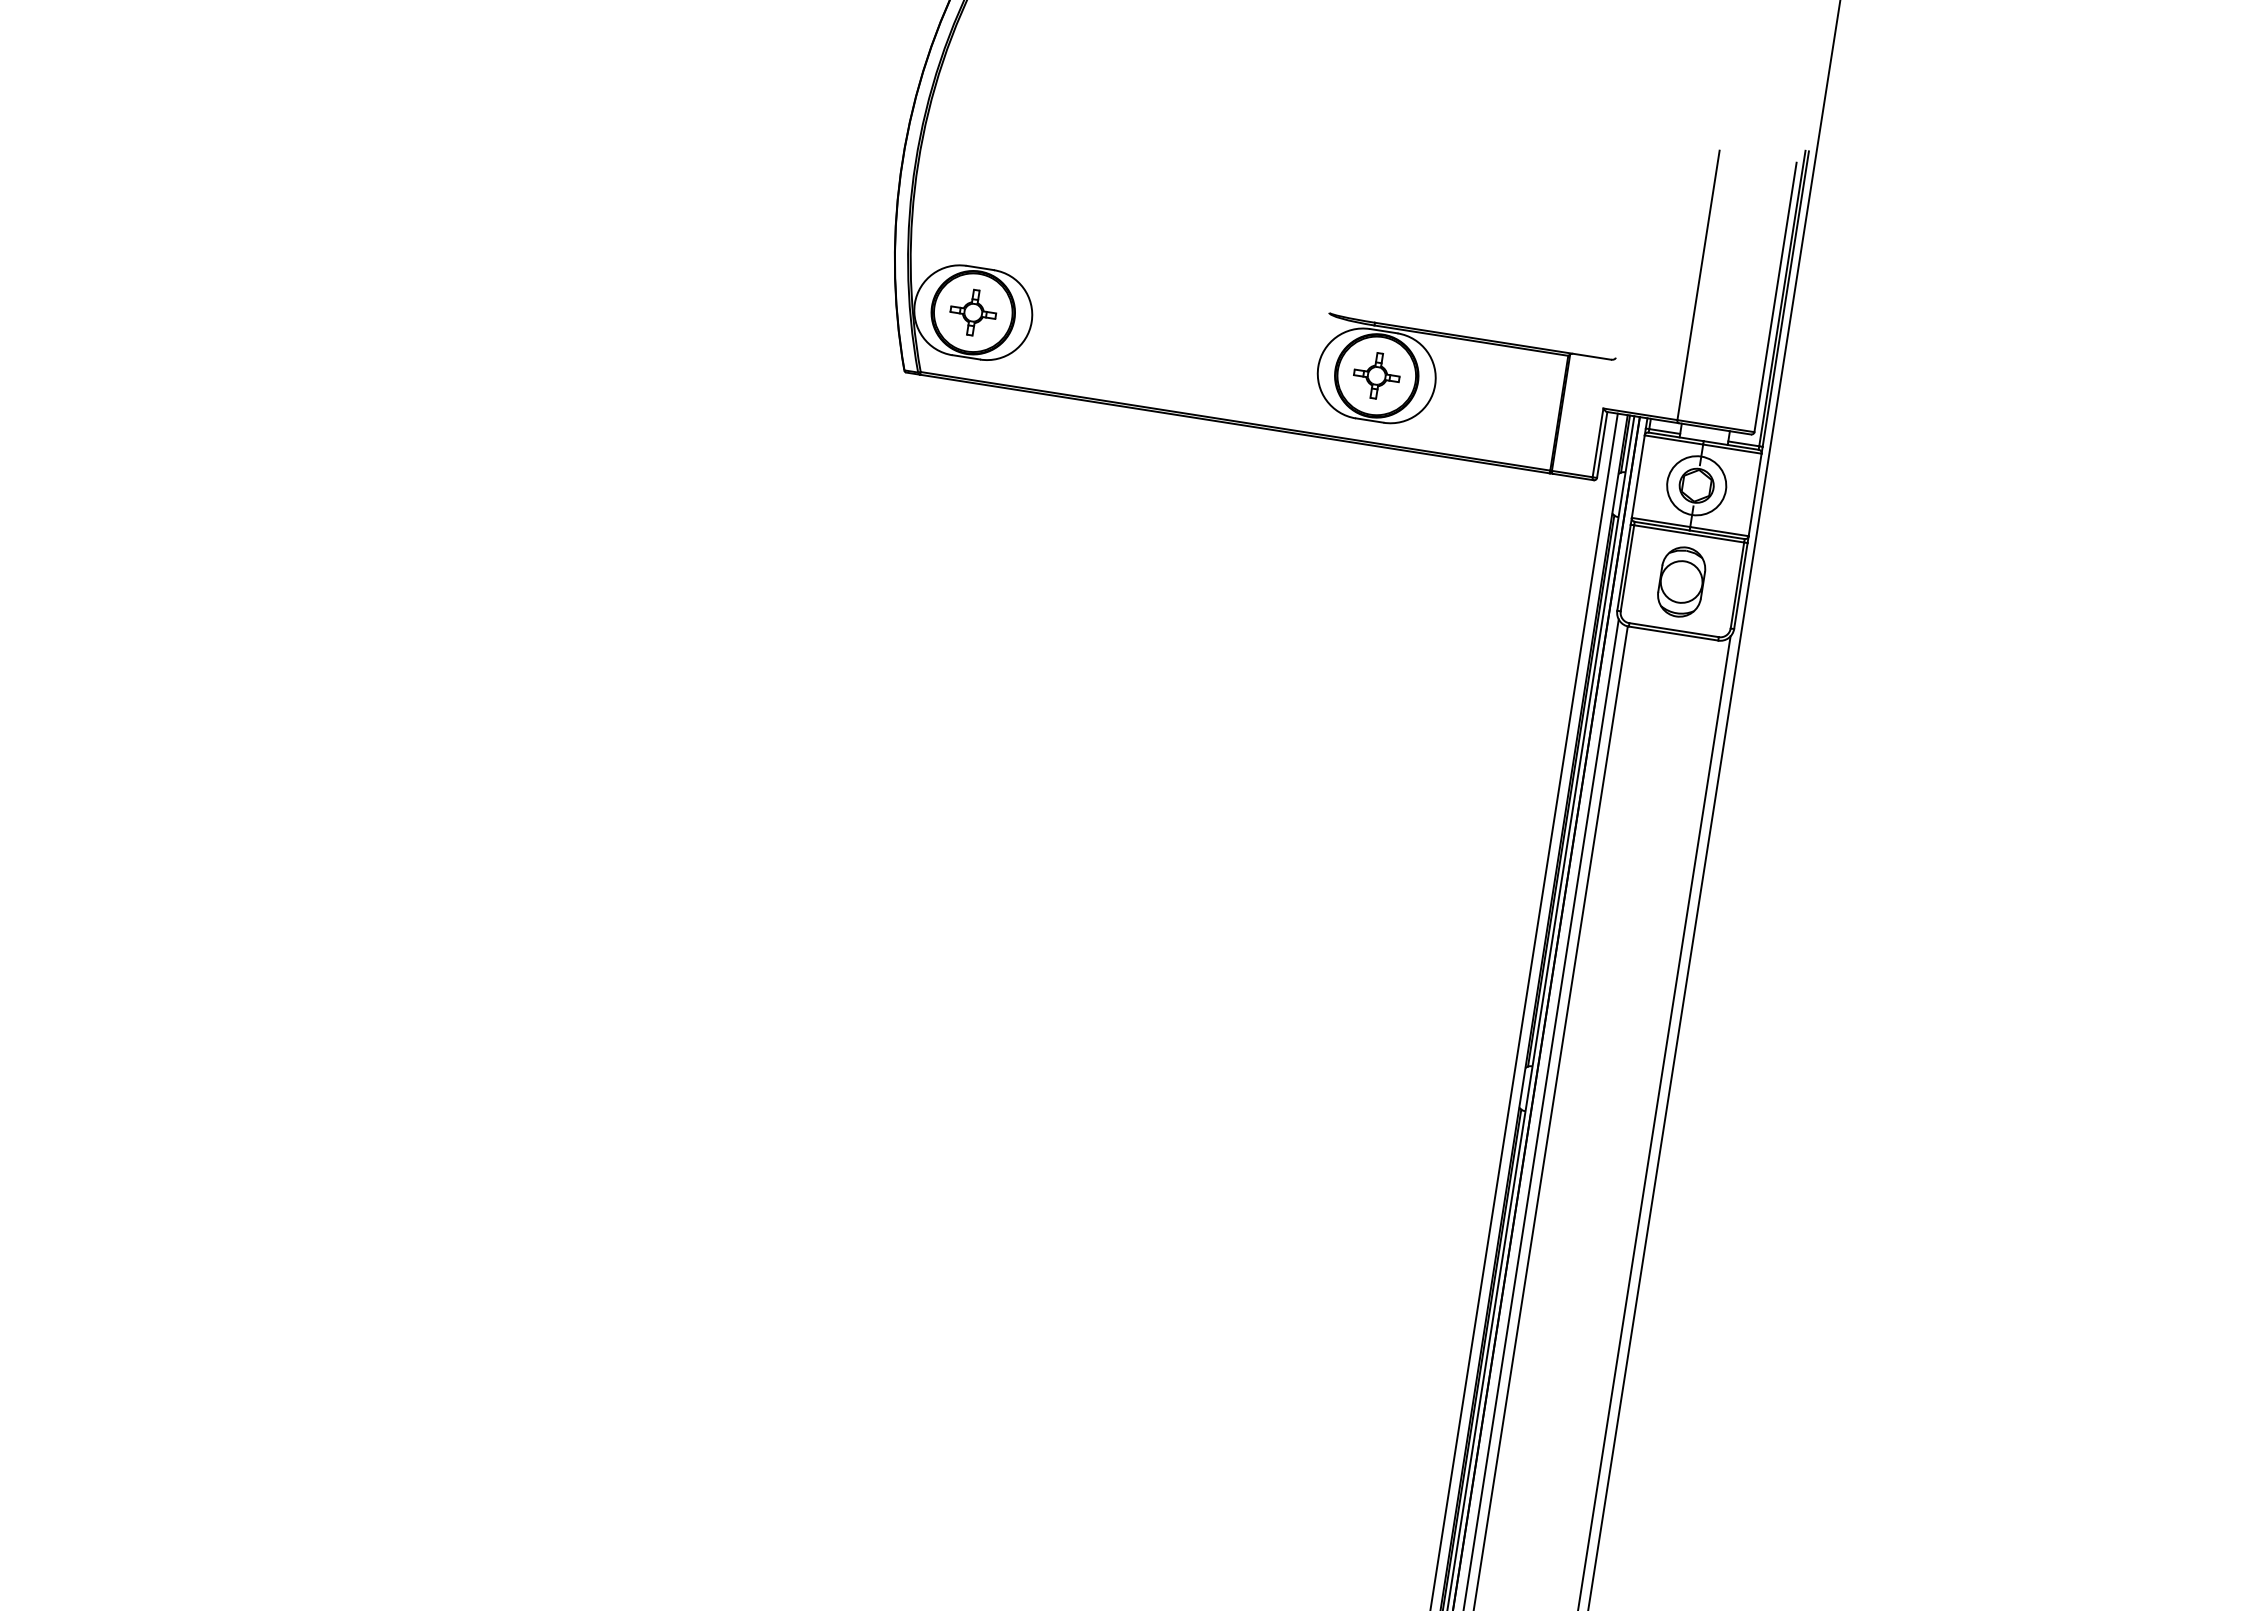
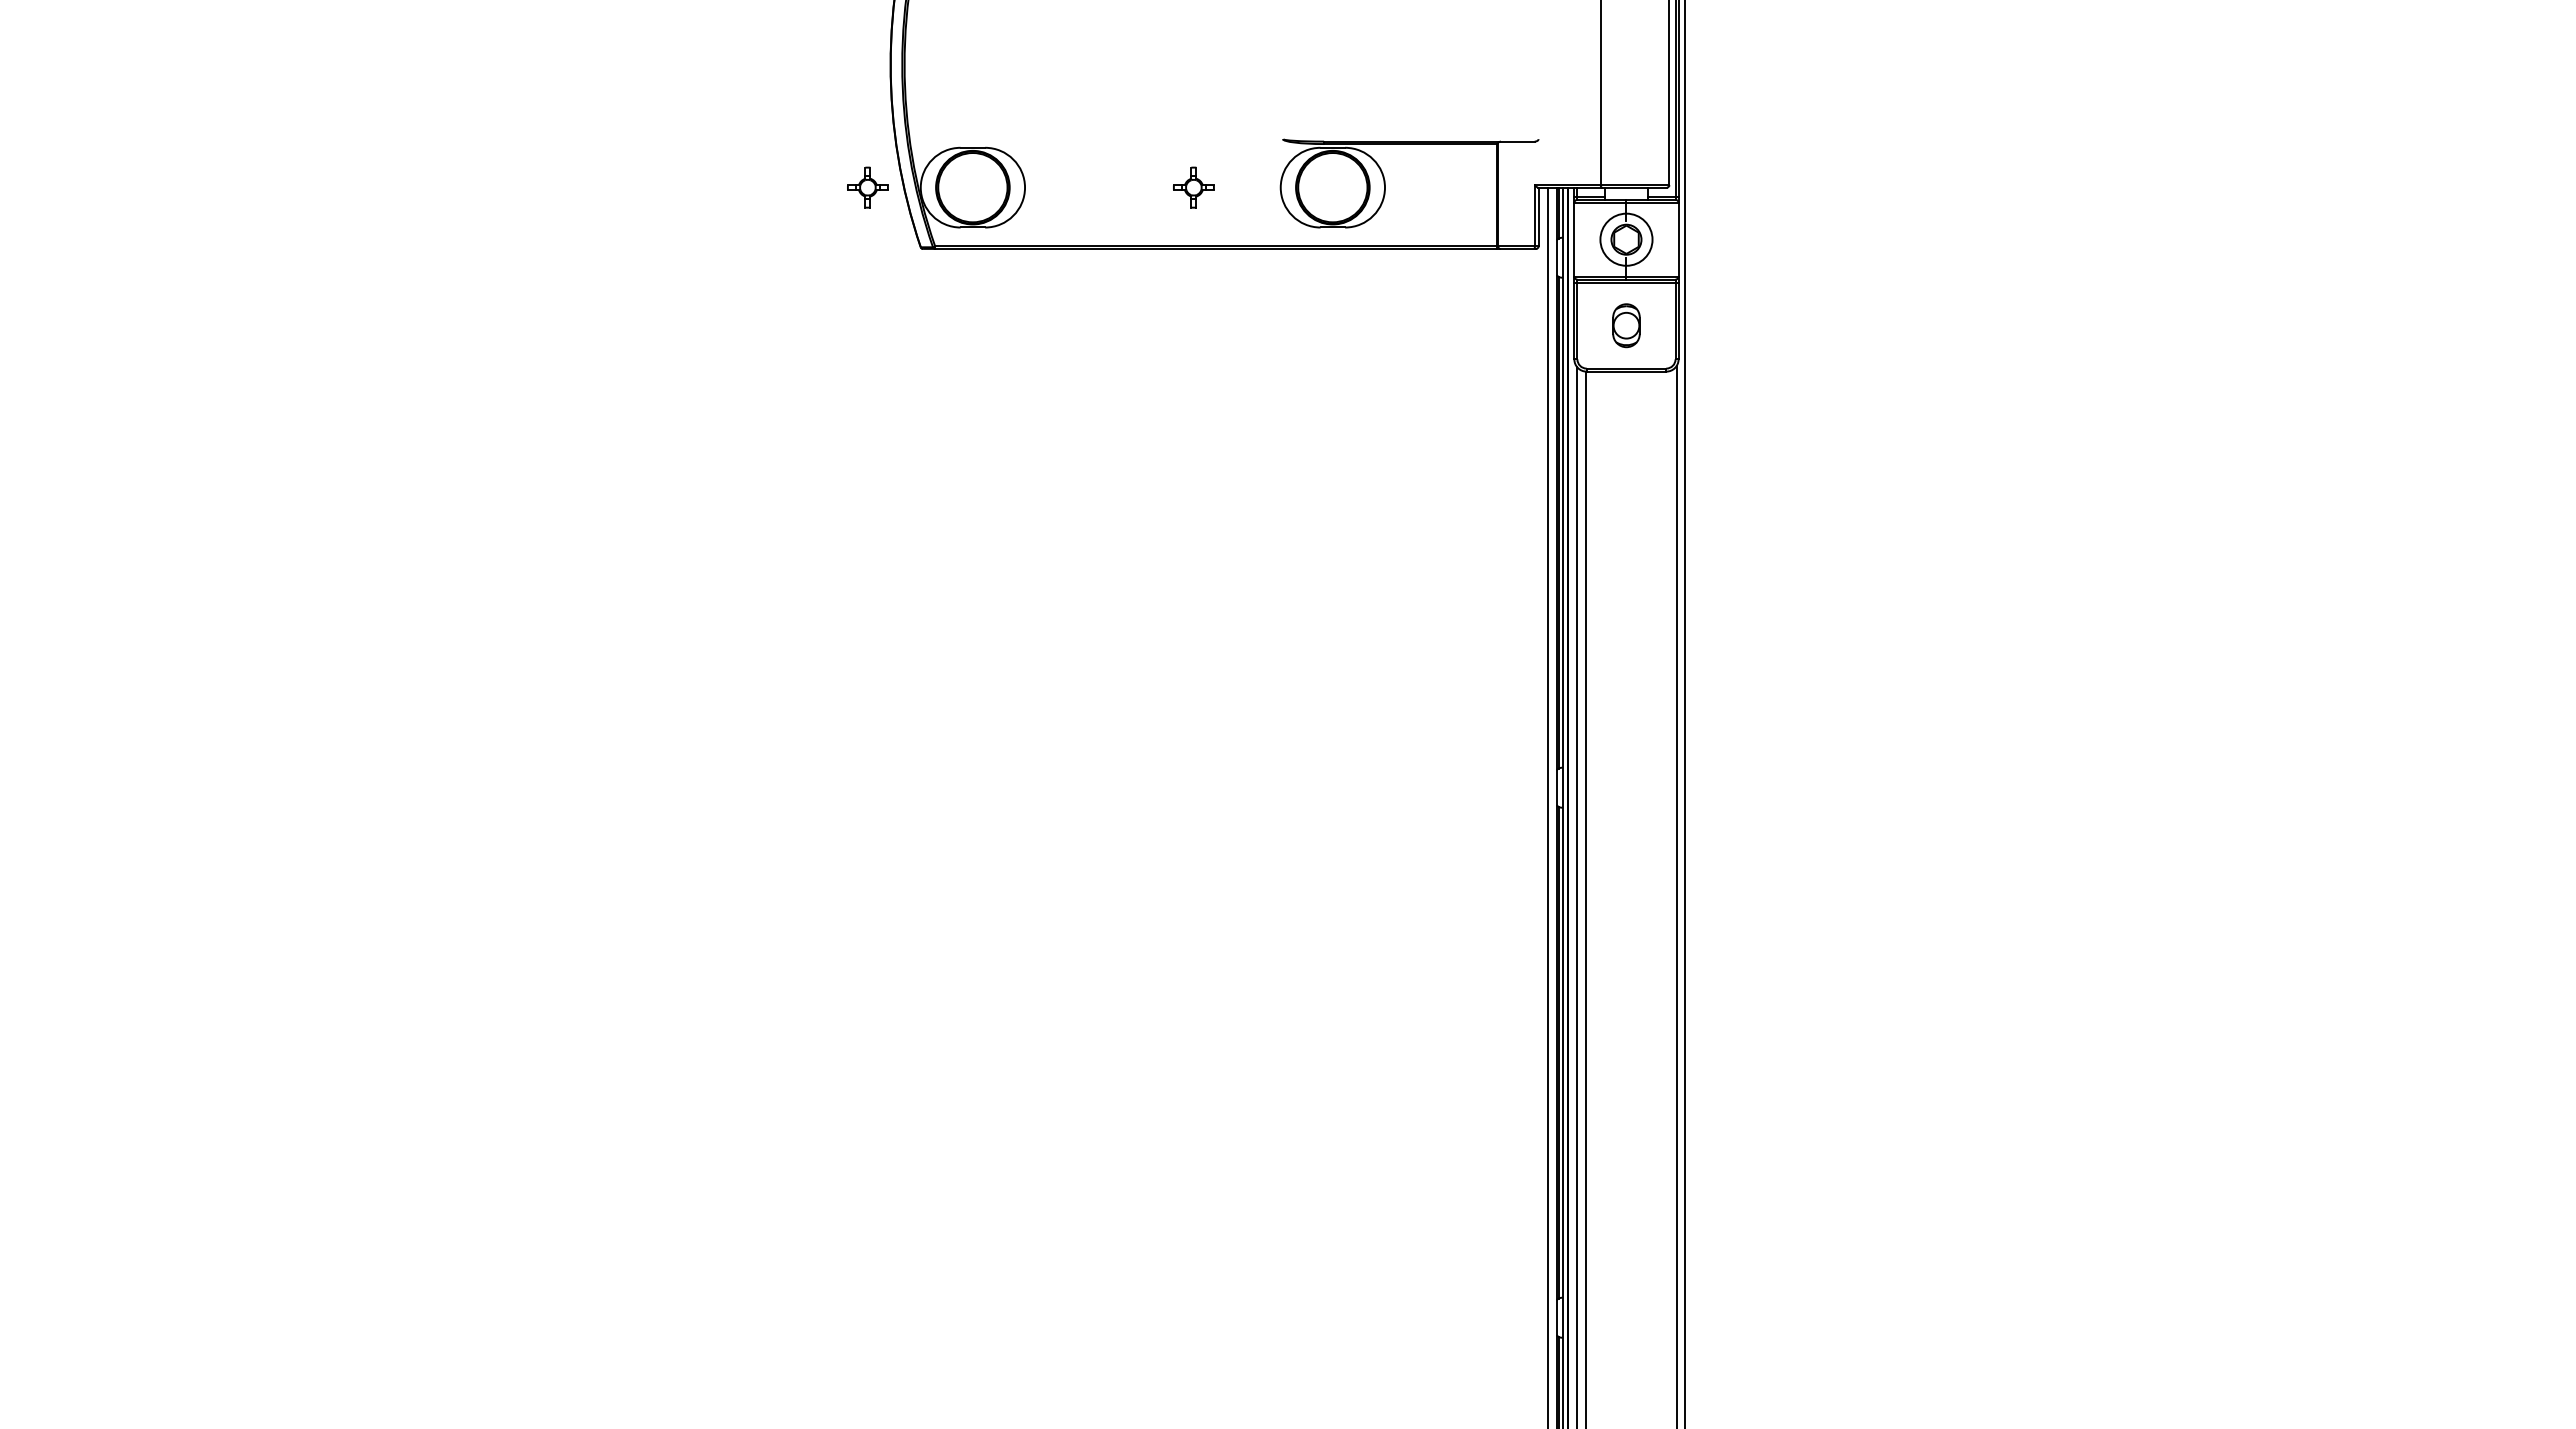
part: (972, 312) -> (867, 187), moved
part: (1376, 375) -> (1193, 187), moved
part: (1681, 581) -> (1626, 325), size x0.7

